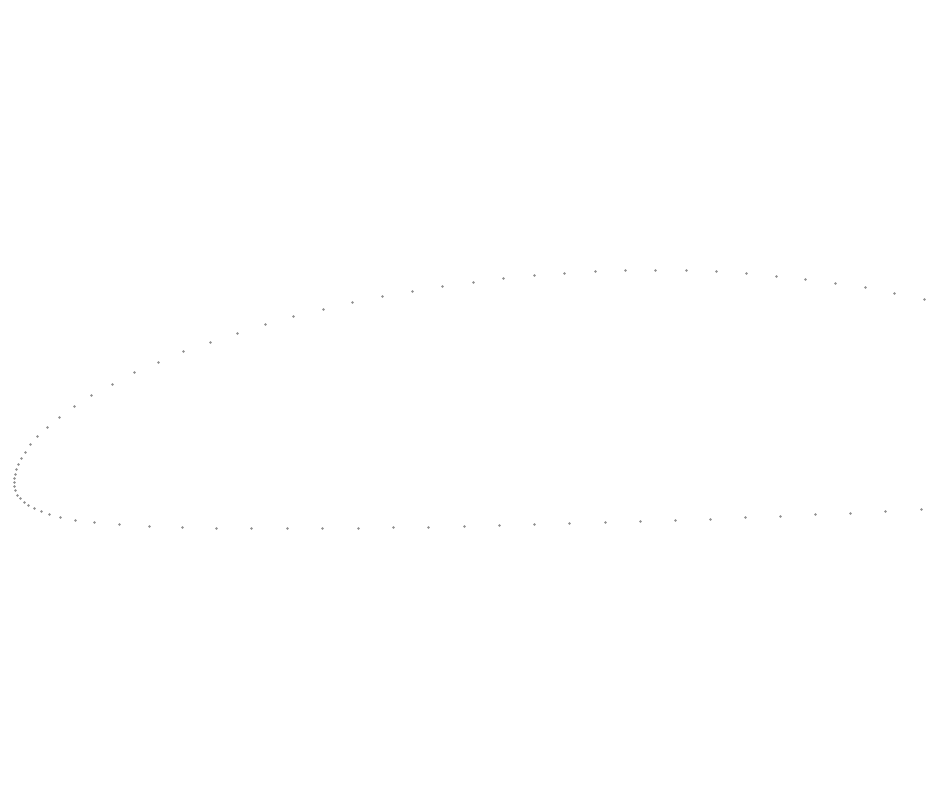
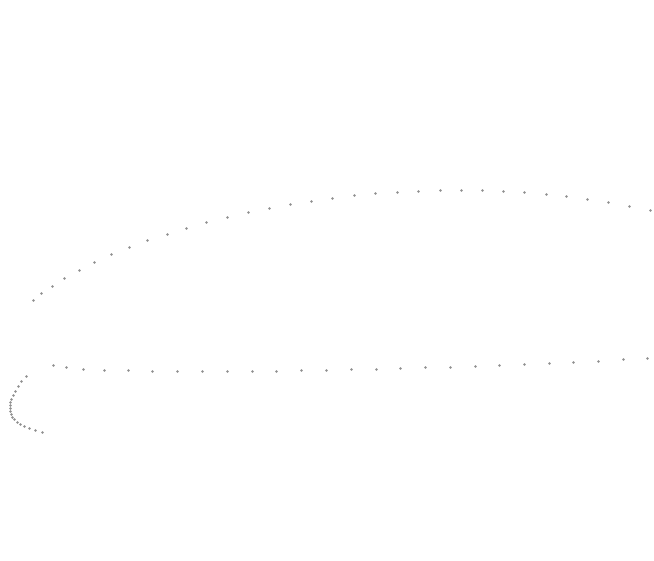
part: (17, 470) -> (12, 399), moved

